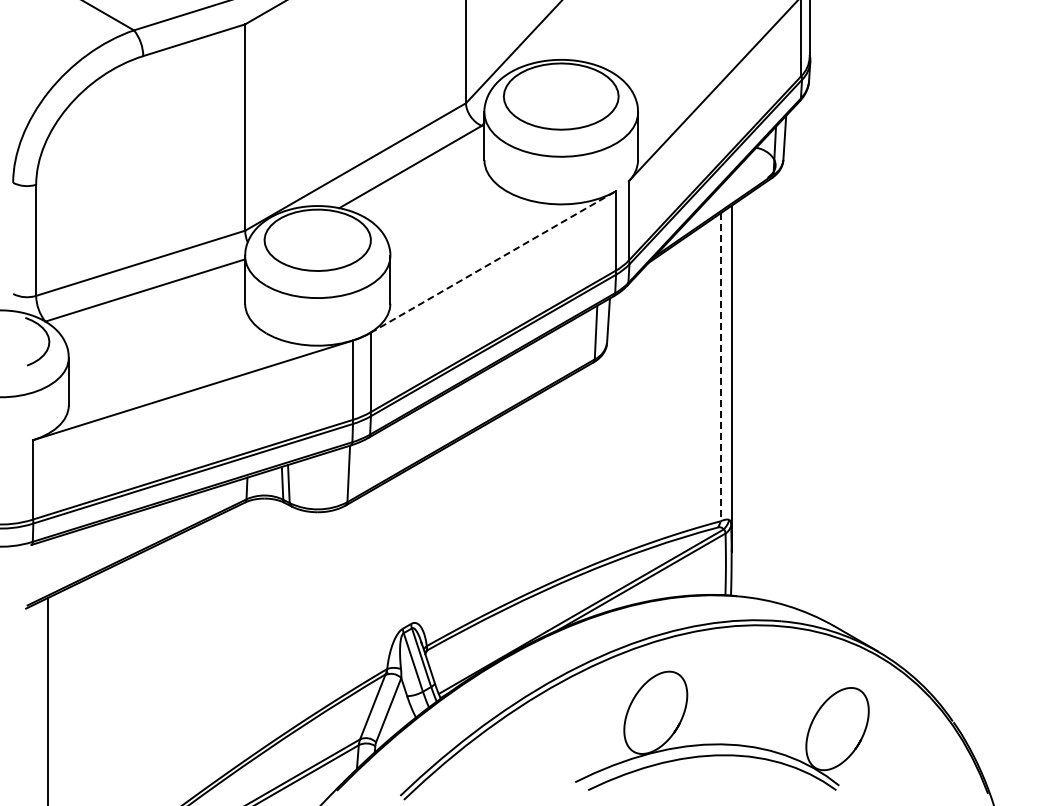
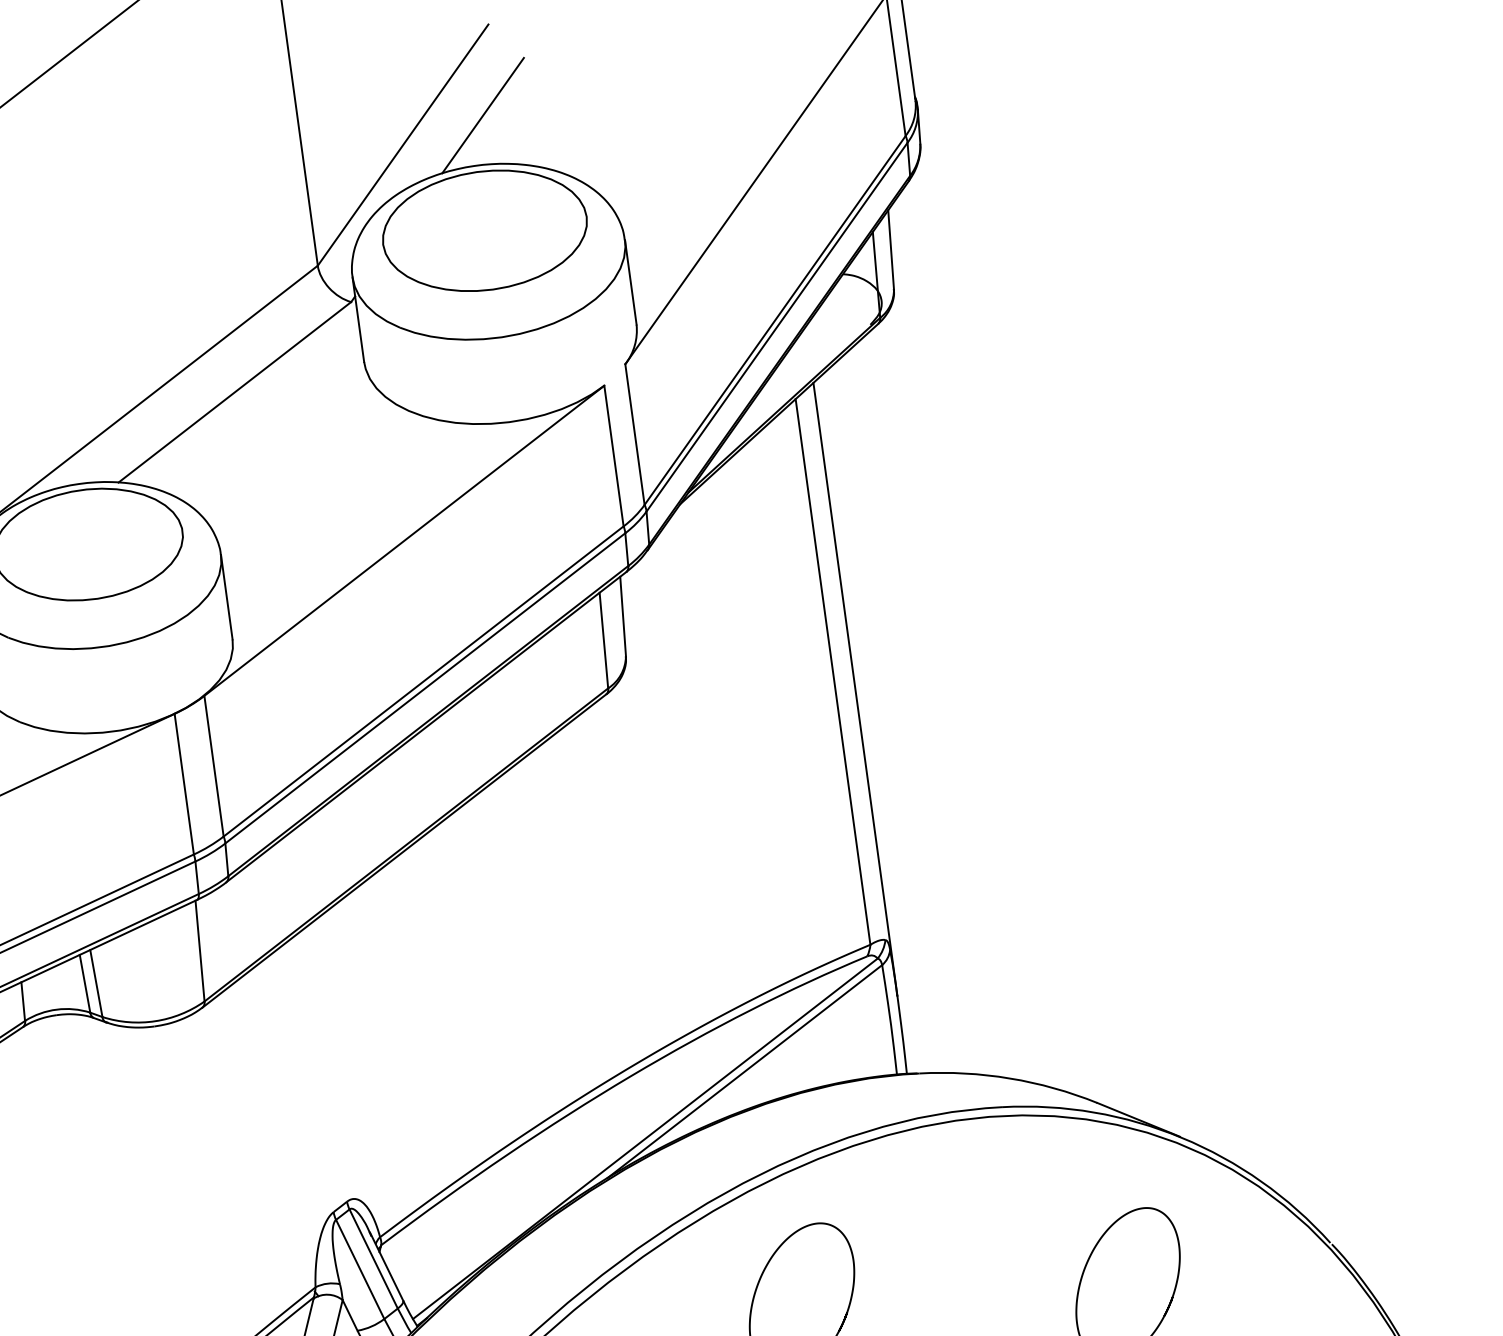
line: (568, 32) -> (482, 115), added
line: (493, 261) -> (404, 539), dashed -> solid
line: (720, 367) -> (832, 672), dashed -> solid

